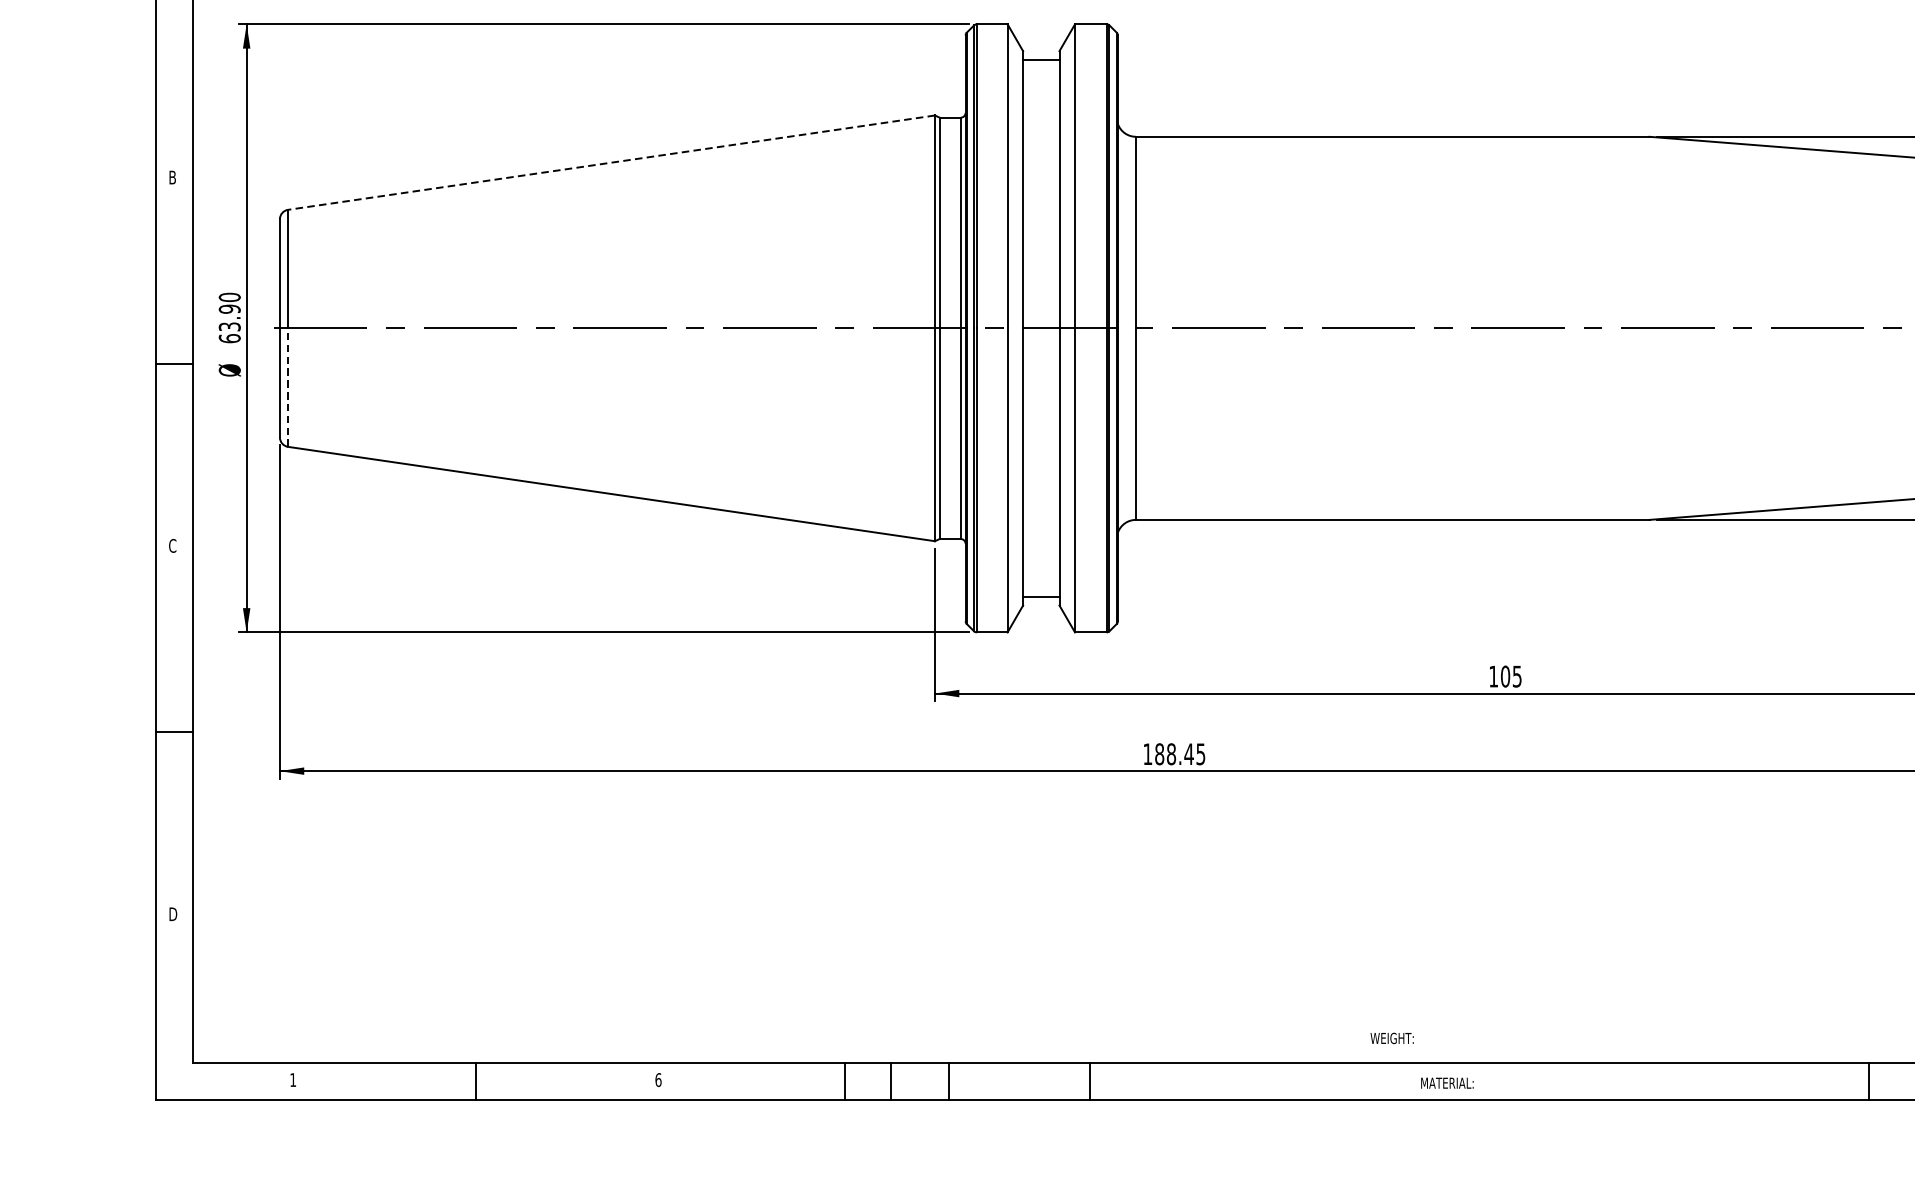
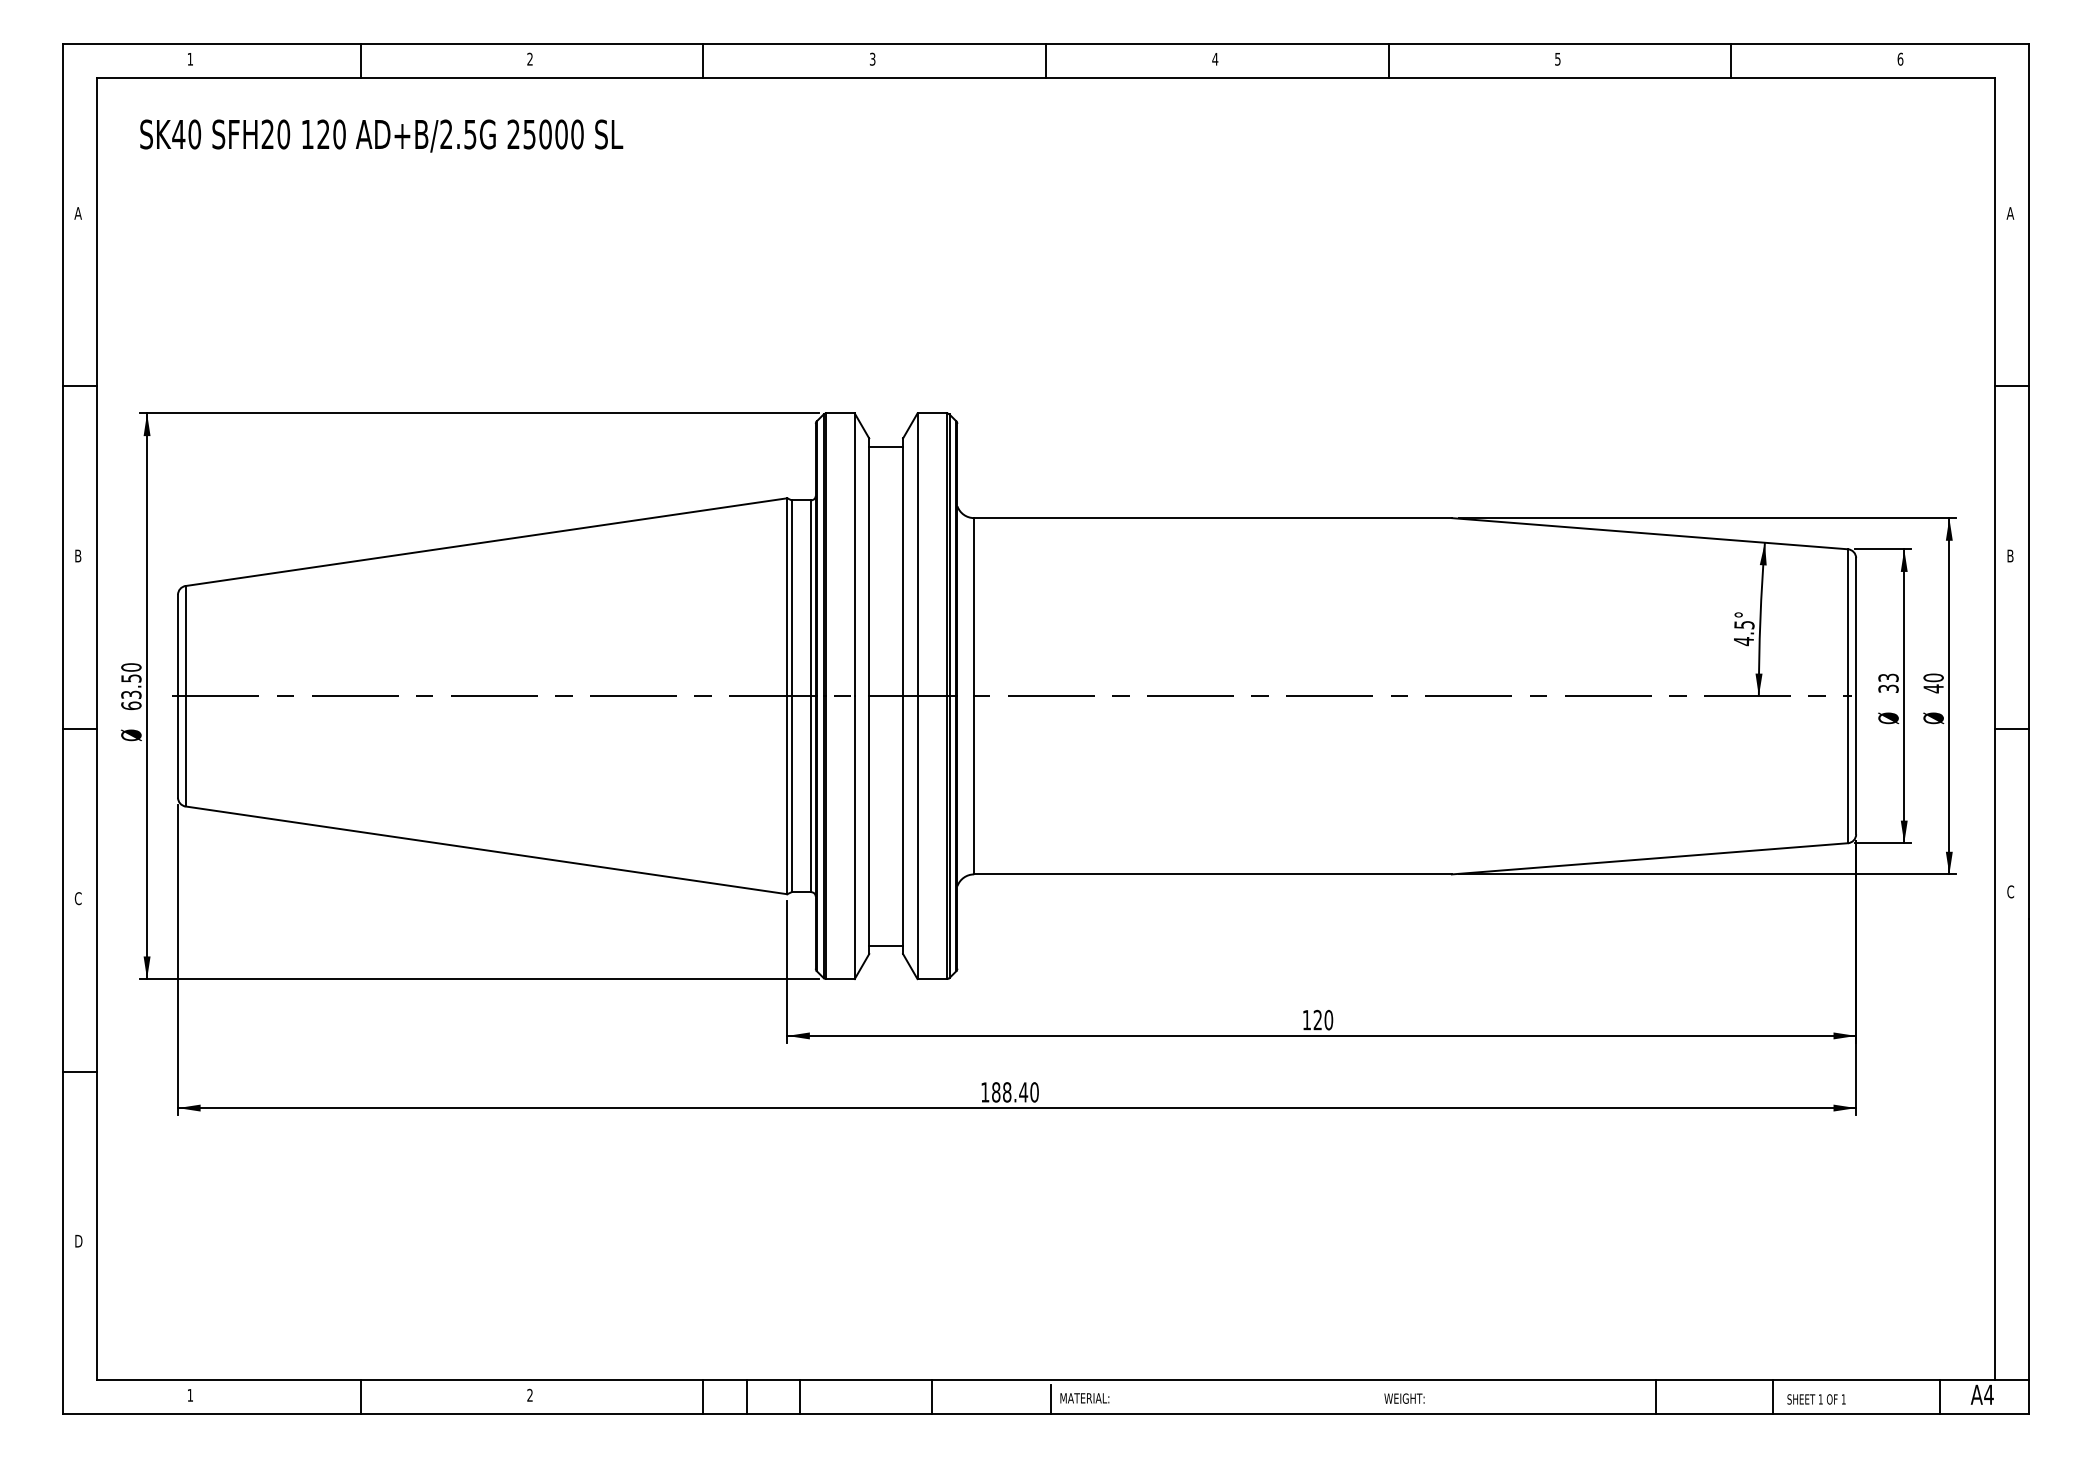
line: (610, 163) -> (485, 542), dashed -> solid
text: (229, 309) -> (131, 678), 63.90 -> 63.50
line: (287, 386) -> (185, 750), dashed -> solid
text: (1511, 675) -> (1323, 1019), 105 -> 120
text: (1200, 754) -> (1034, 1092), 188.45 -> 188.40
text: (1392, 1038) -> (1404, 1398), moved
text: (658, 1079) -> (530, 1394), 6 -> 2
text: (1447, 1083) -> (1084, 1398), moved
line: (1218, 1084) -> (1050, 1399), added

